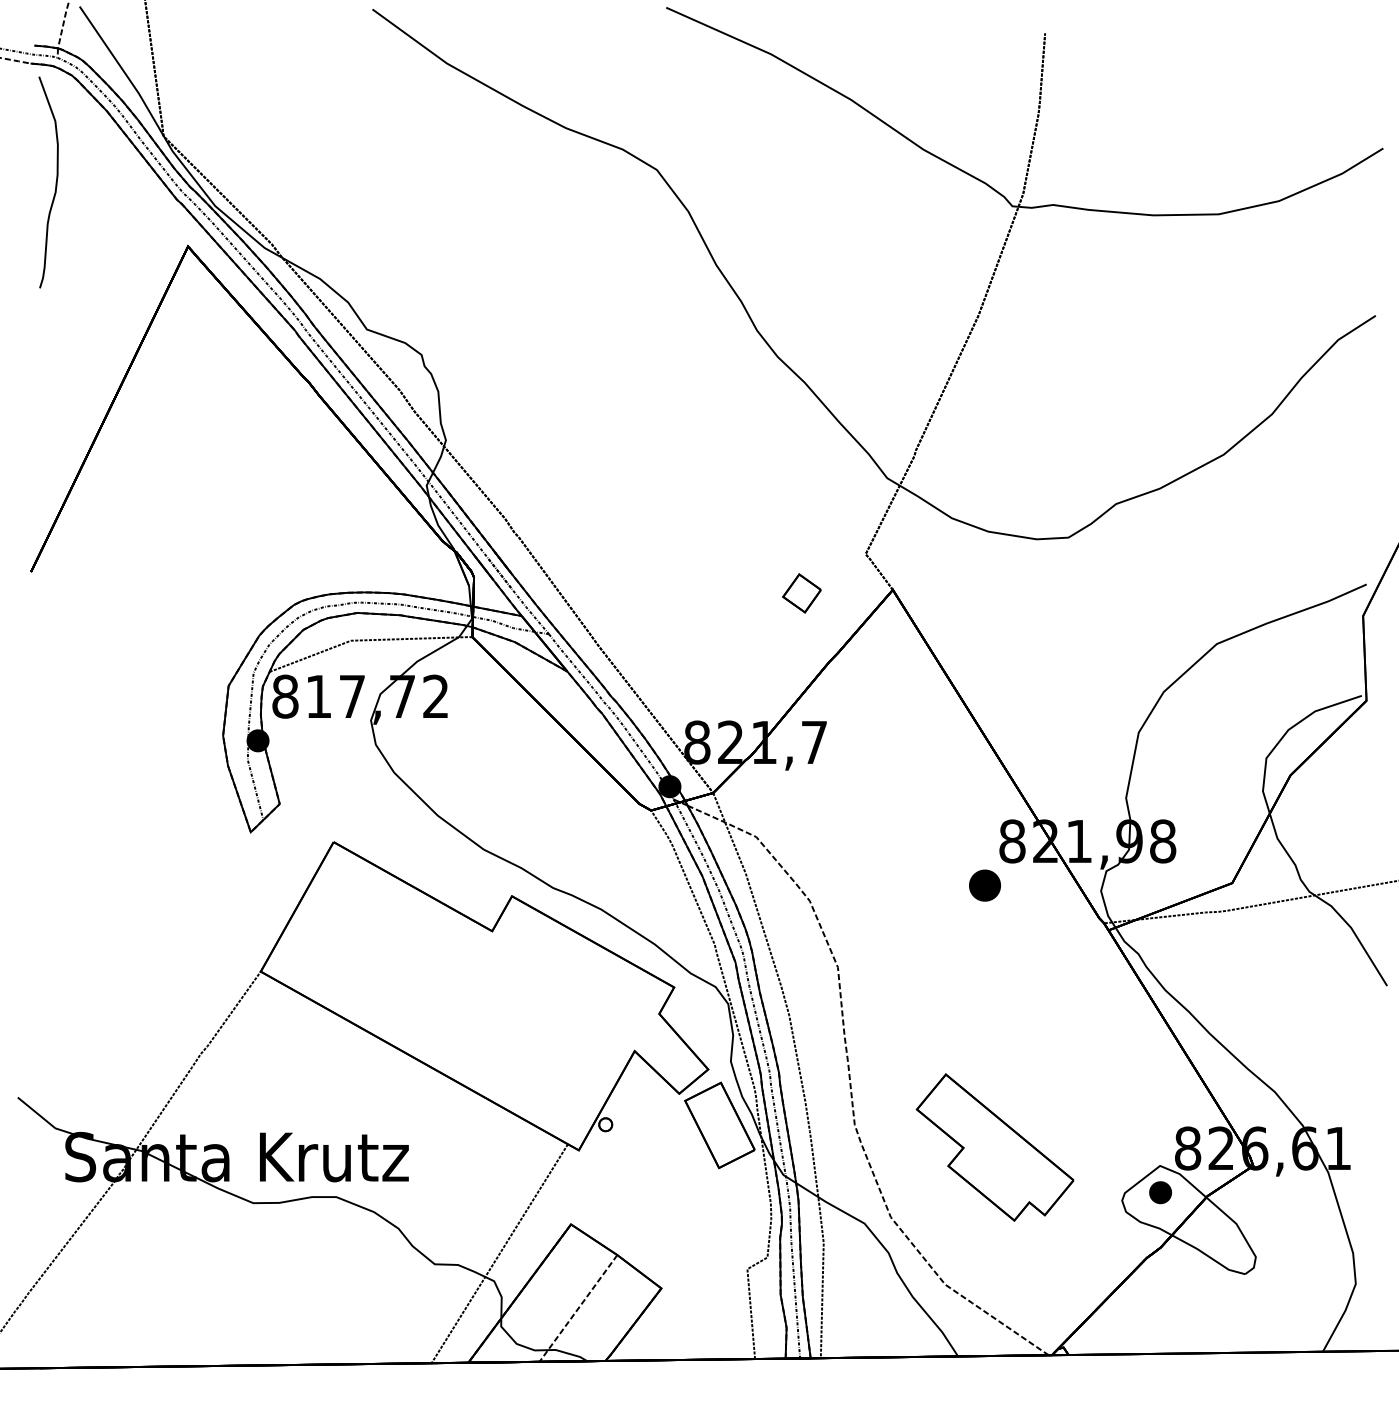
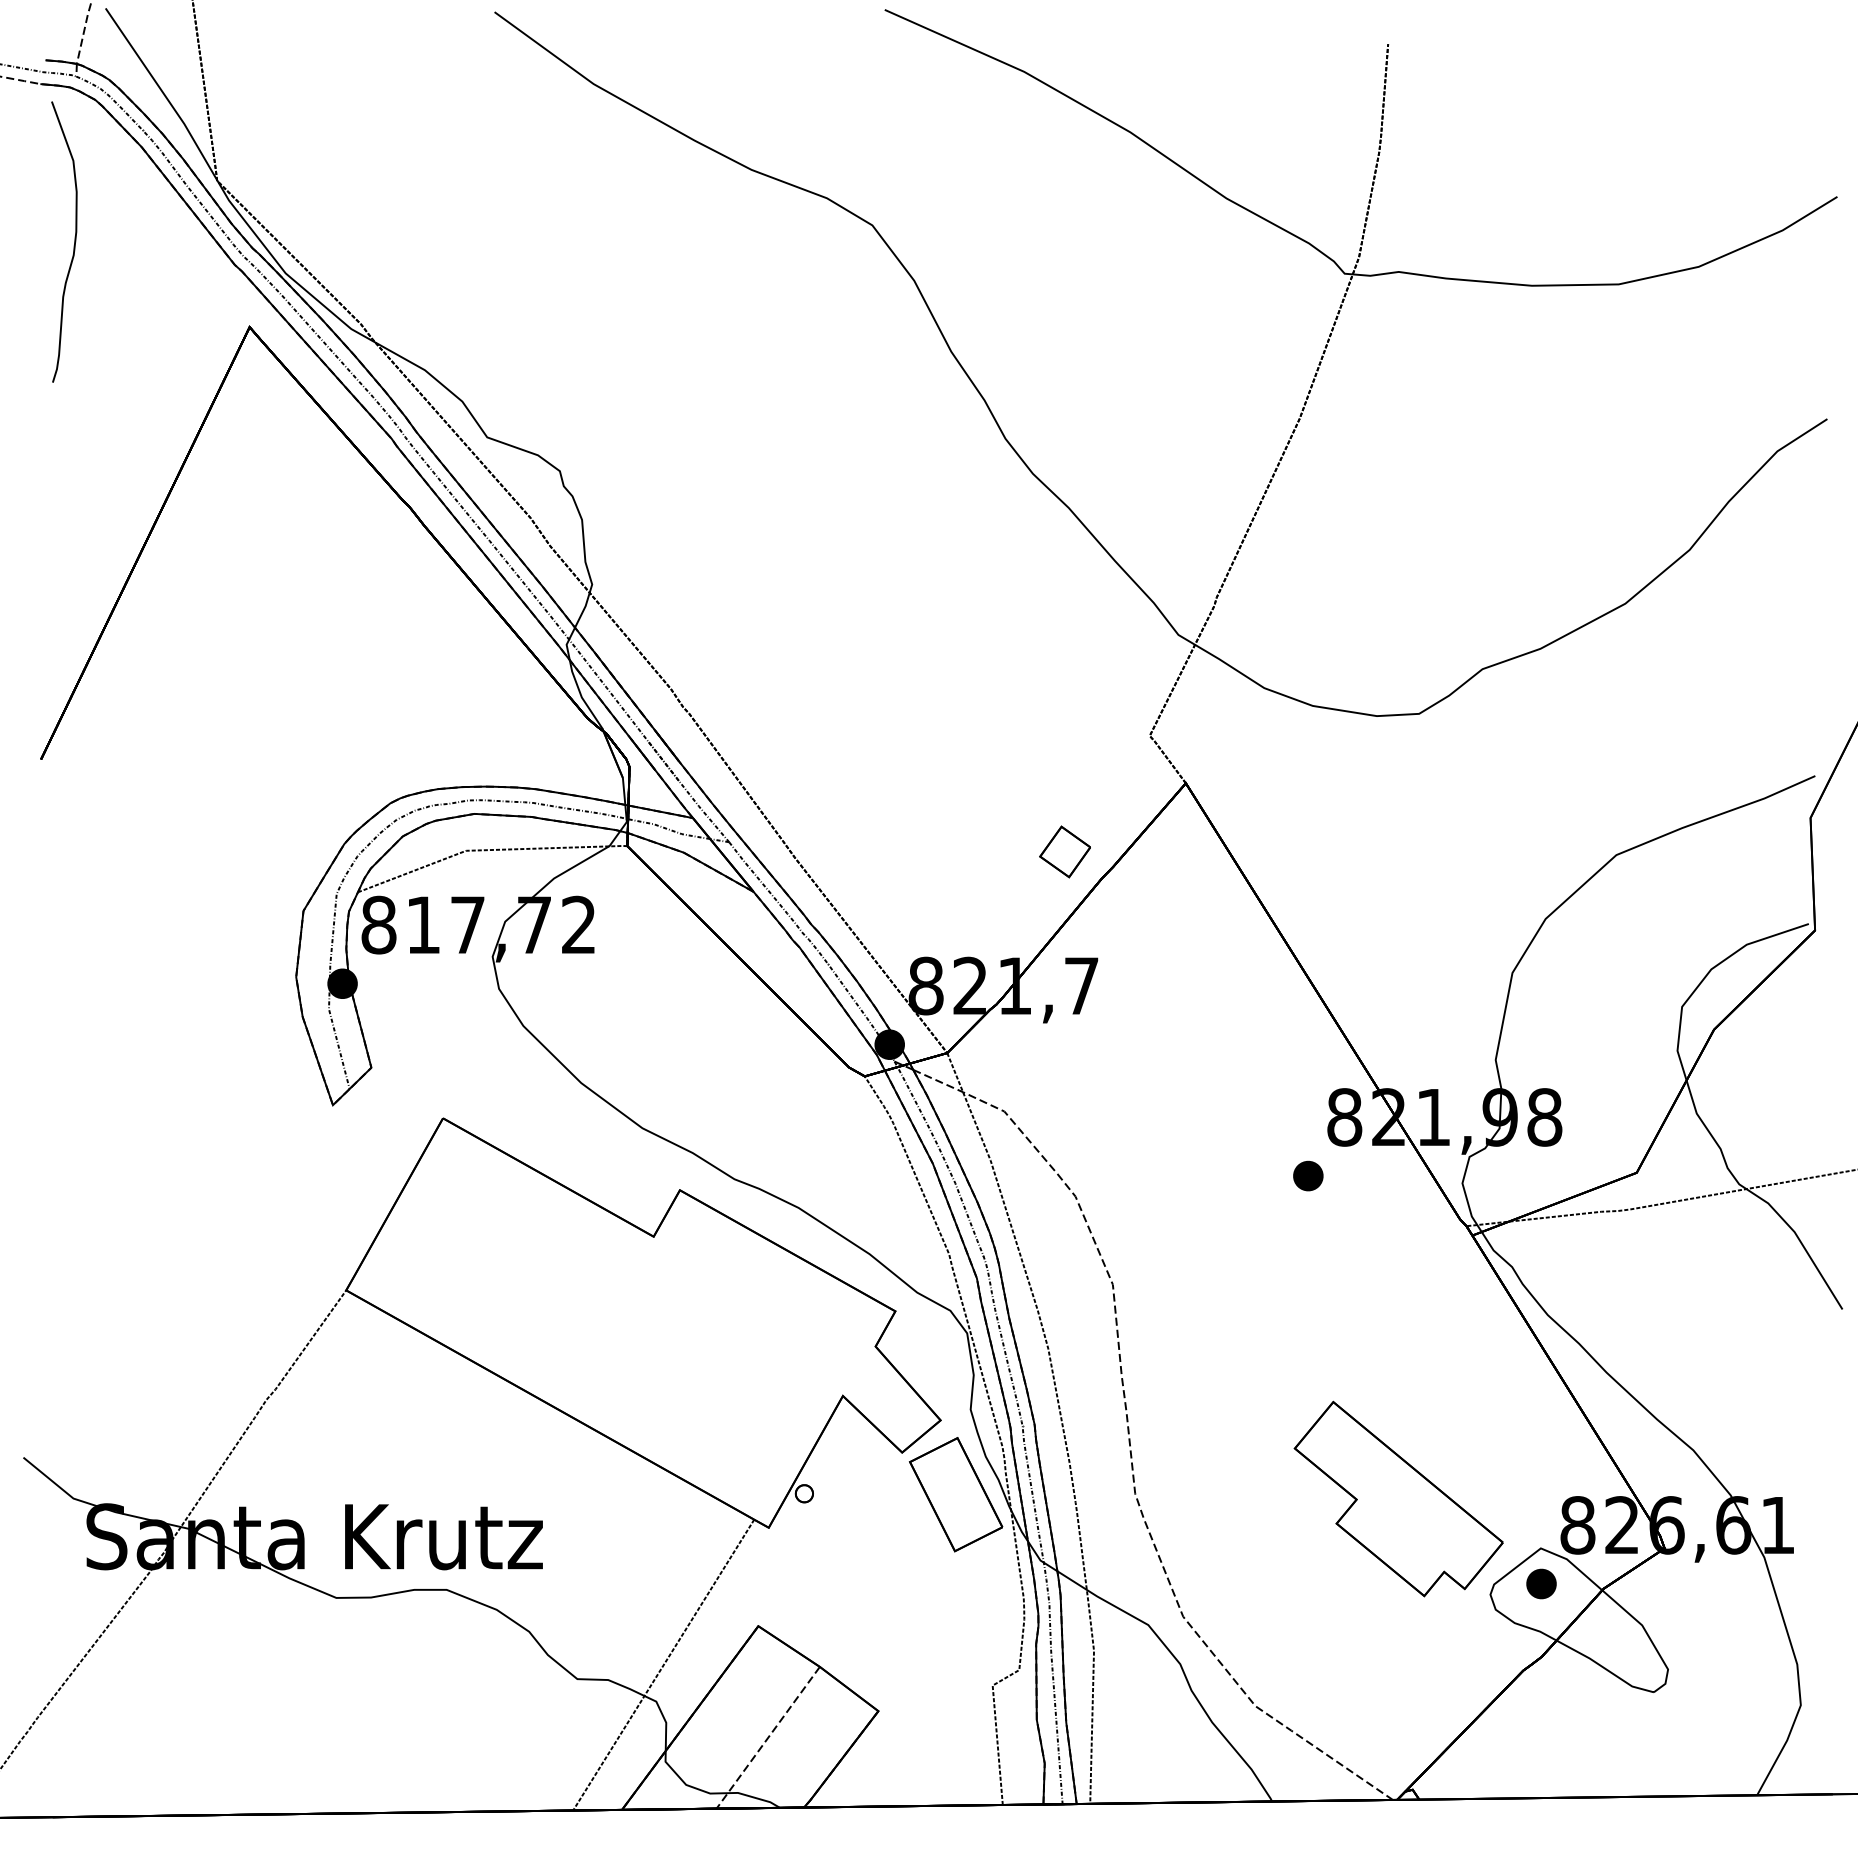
part: (801, 593) -> (1064, 851), moved
part: (985, 885) -> (1308, 1175), size x0.71
part: (994, 1147) -> (1398, 1498), moved

